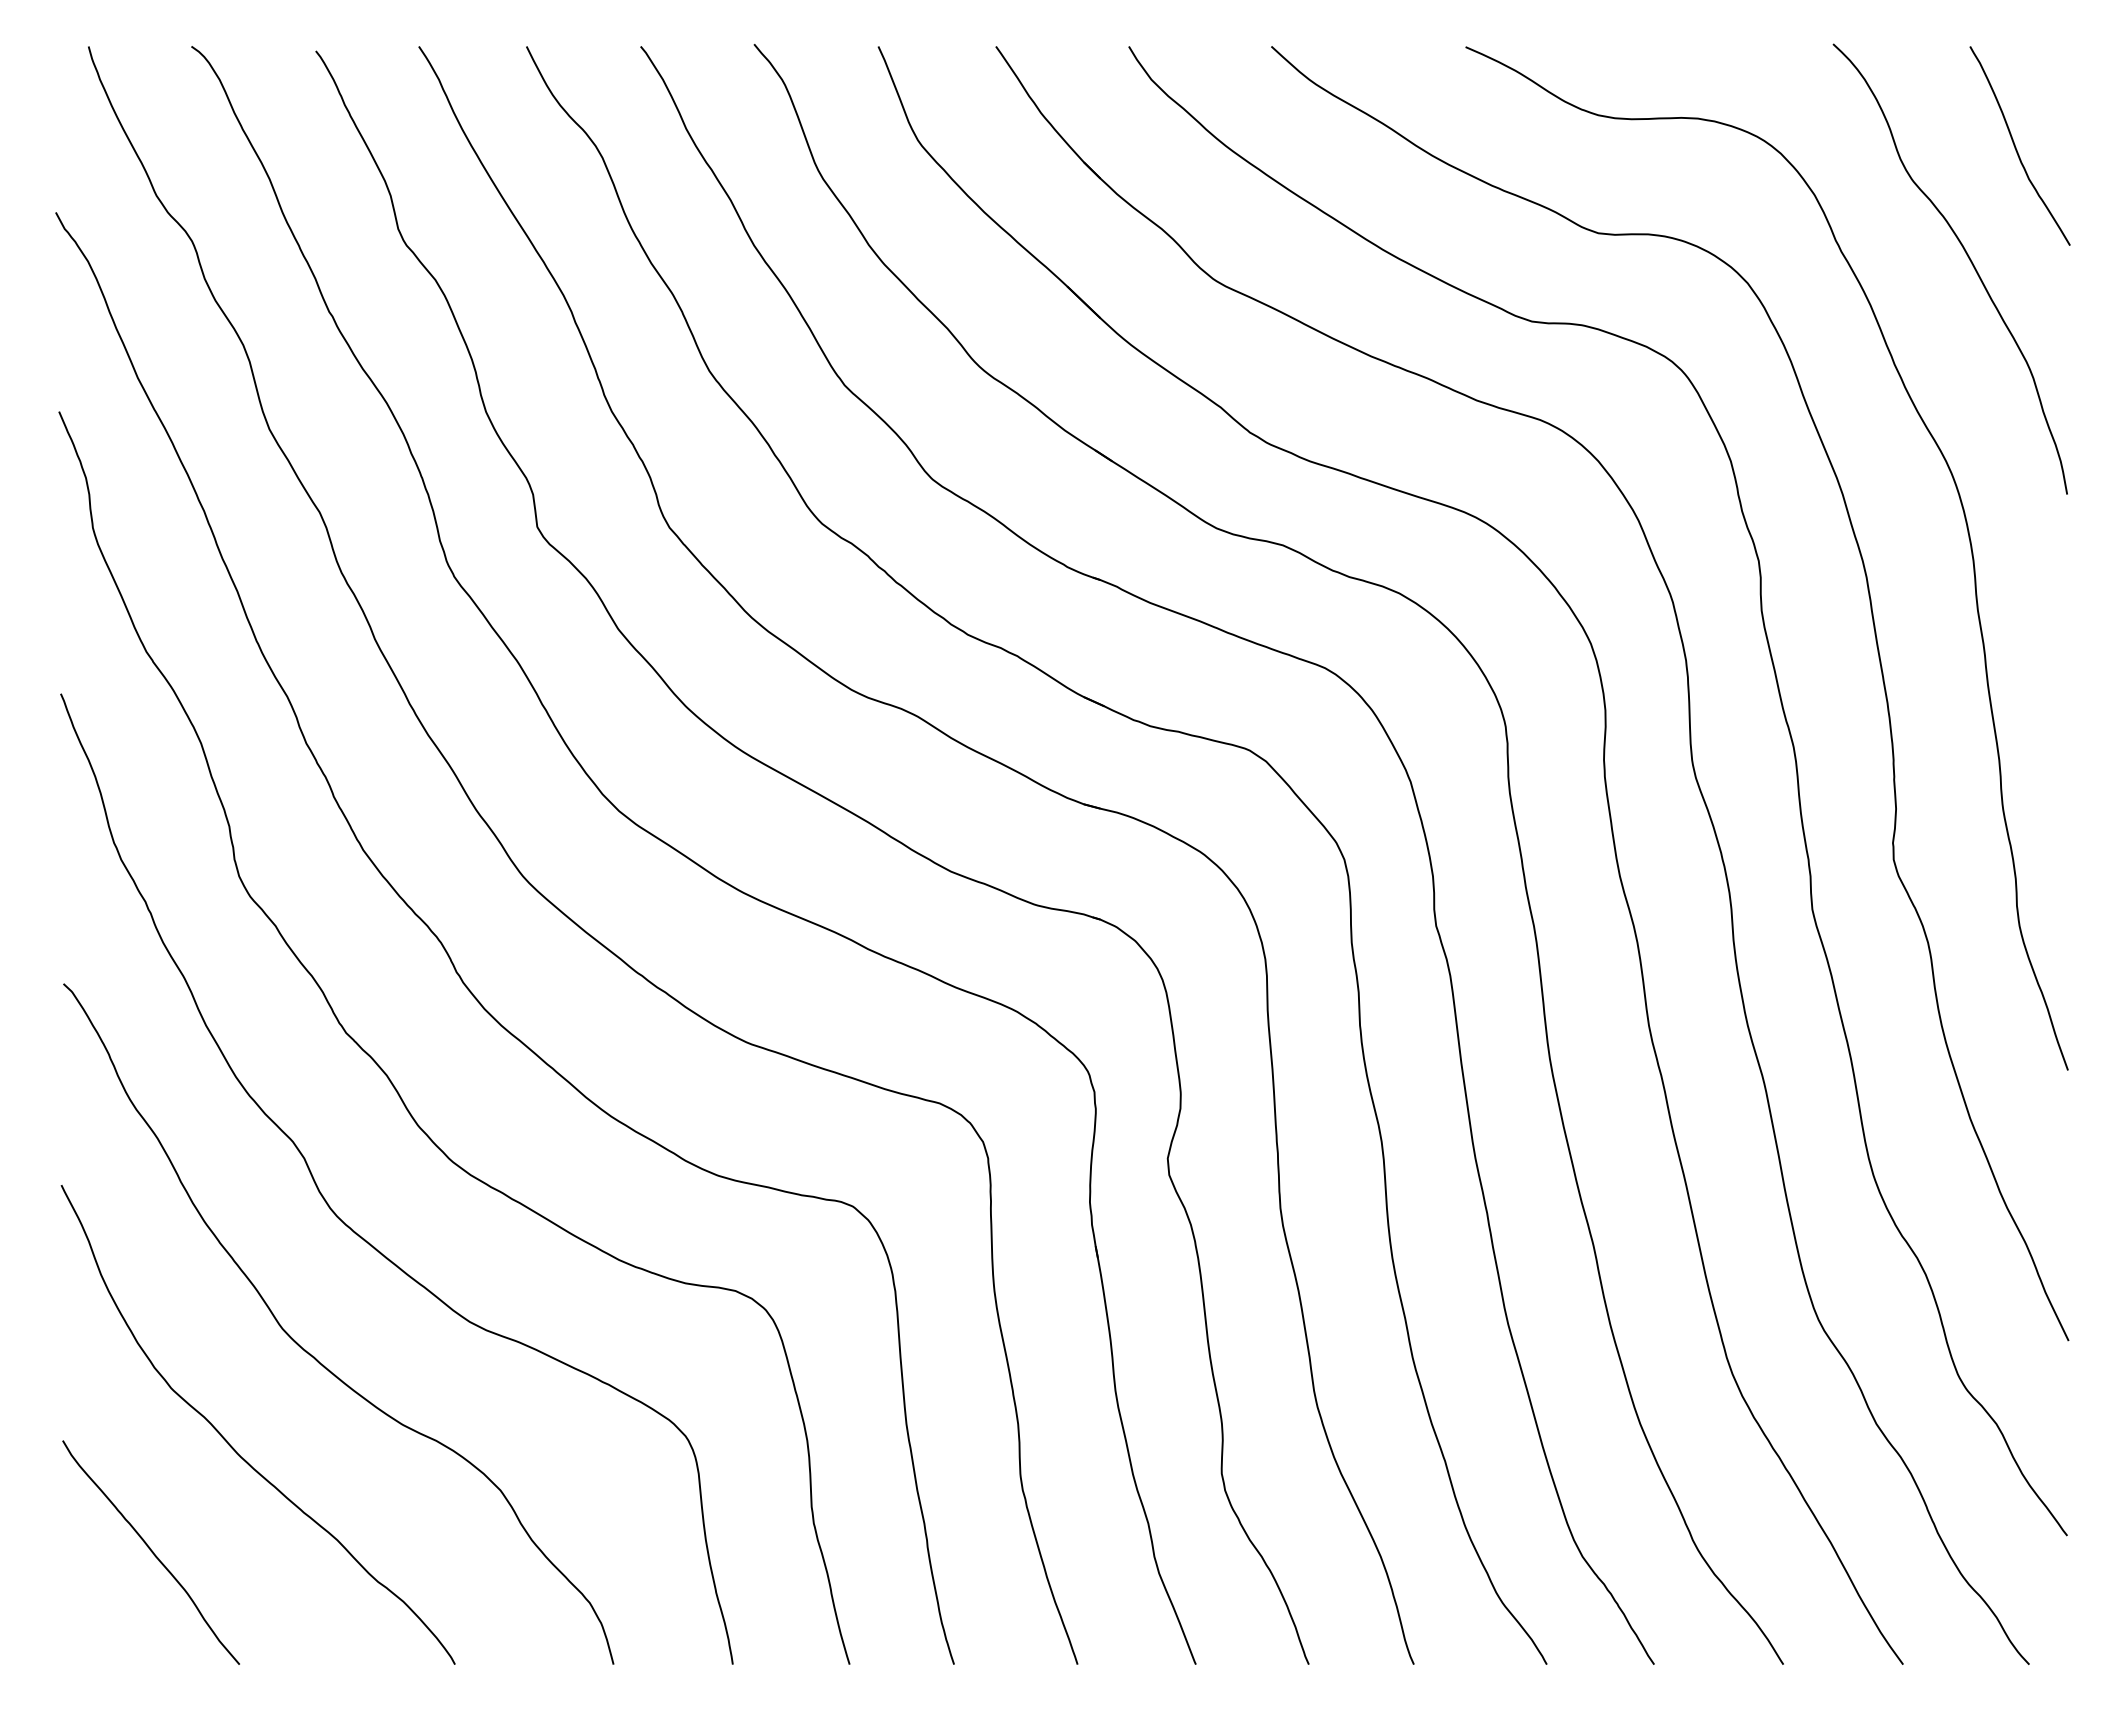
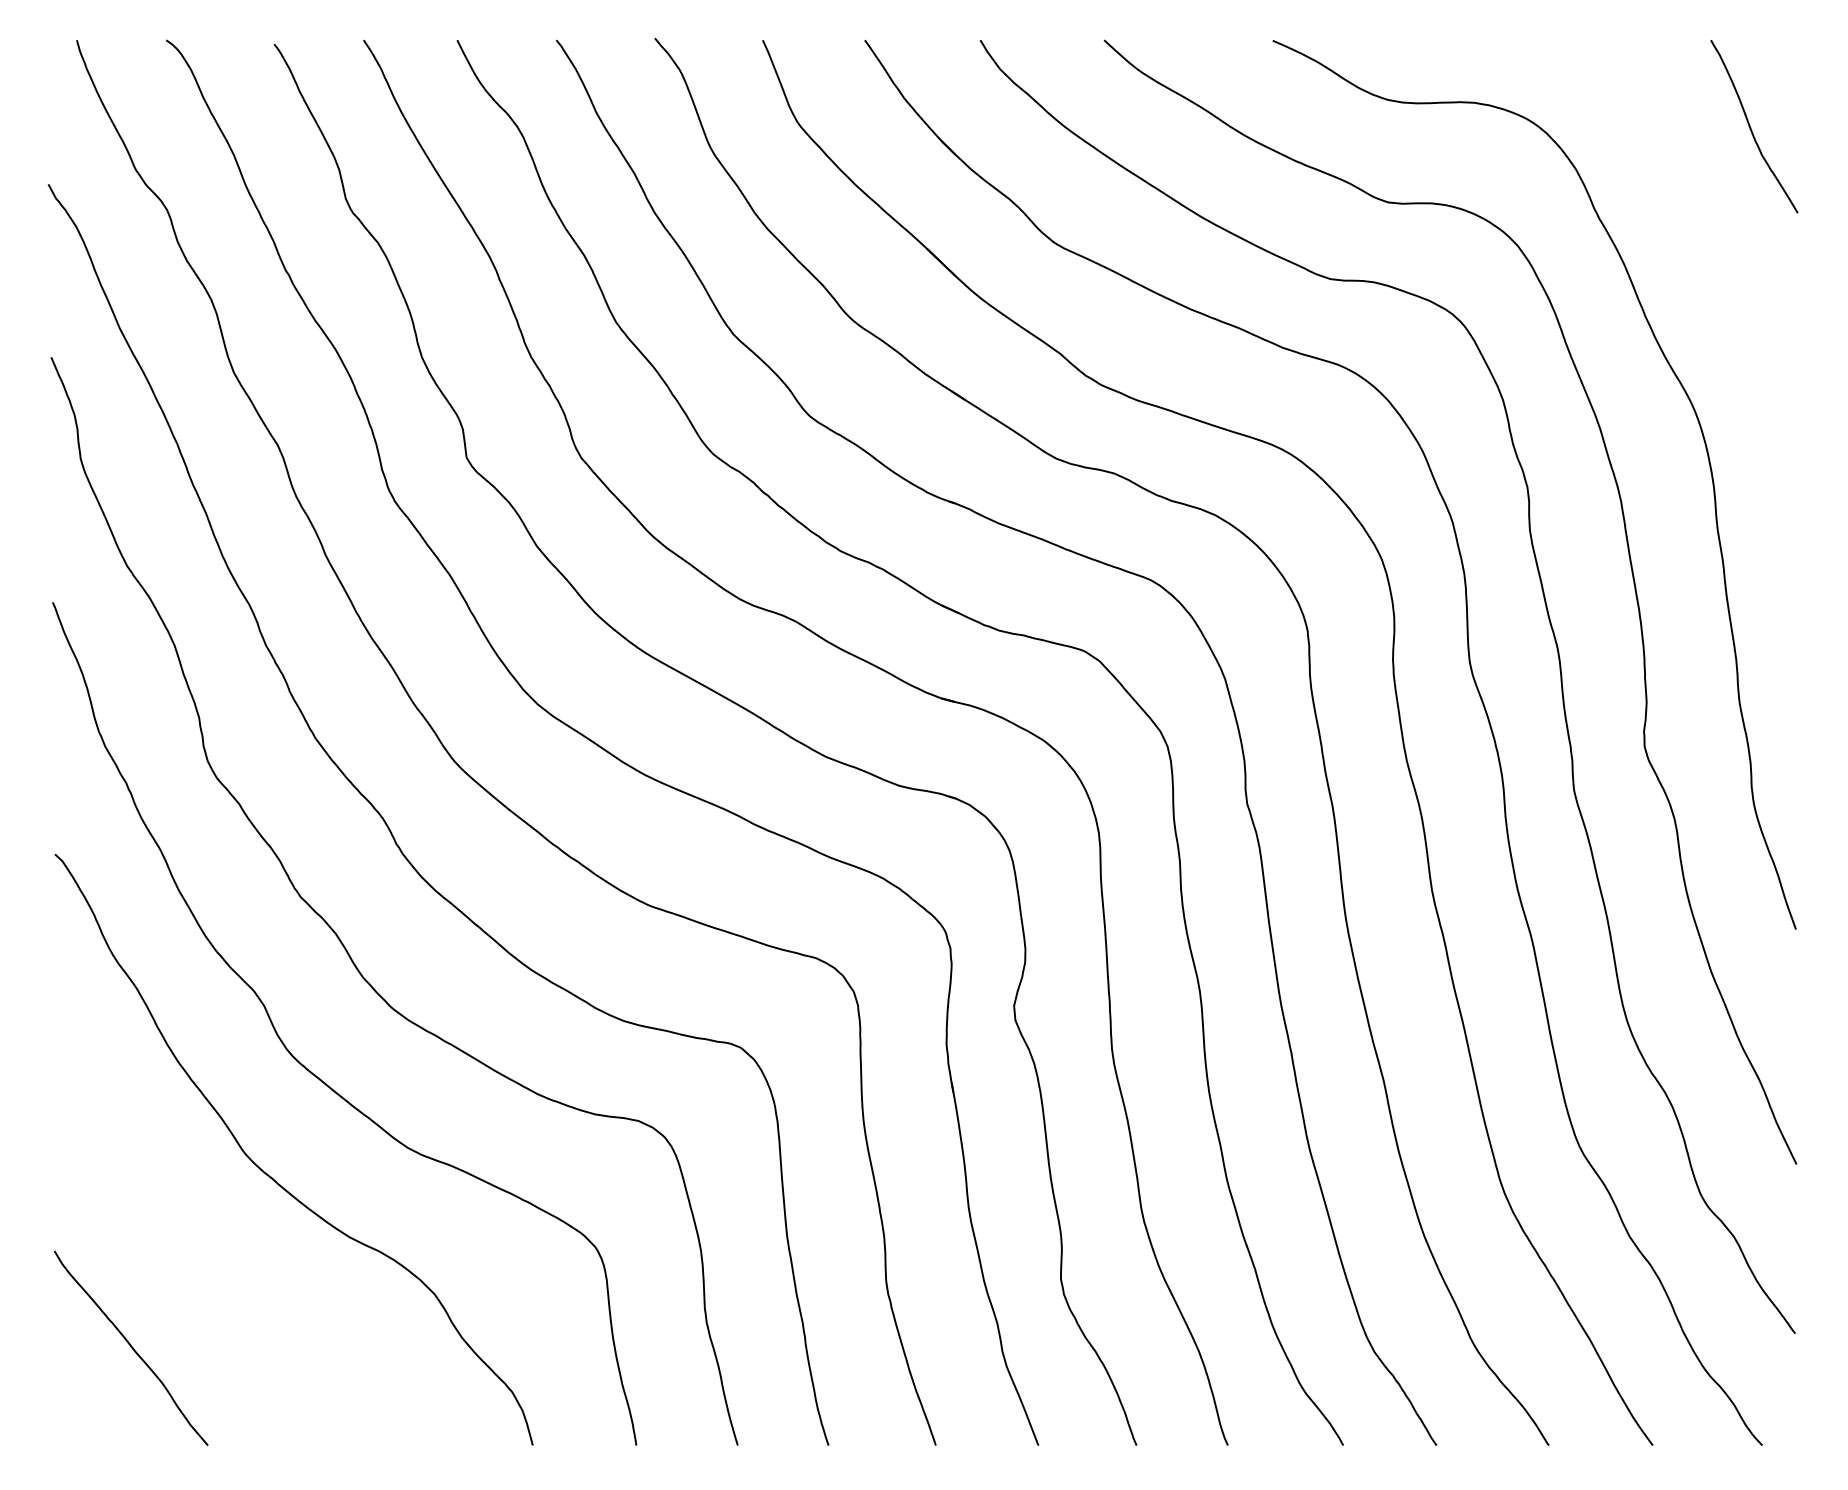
curve: (1966, 255) -> (1707, 221), removed
curve: (233, 1447) -> (202, 1256), removed

